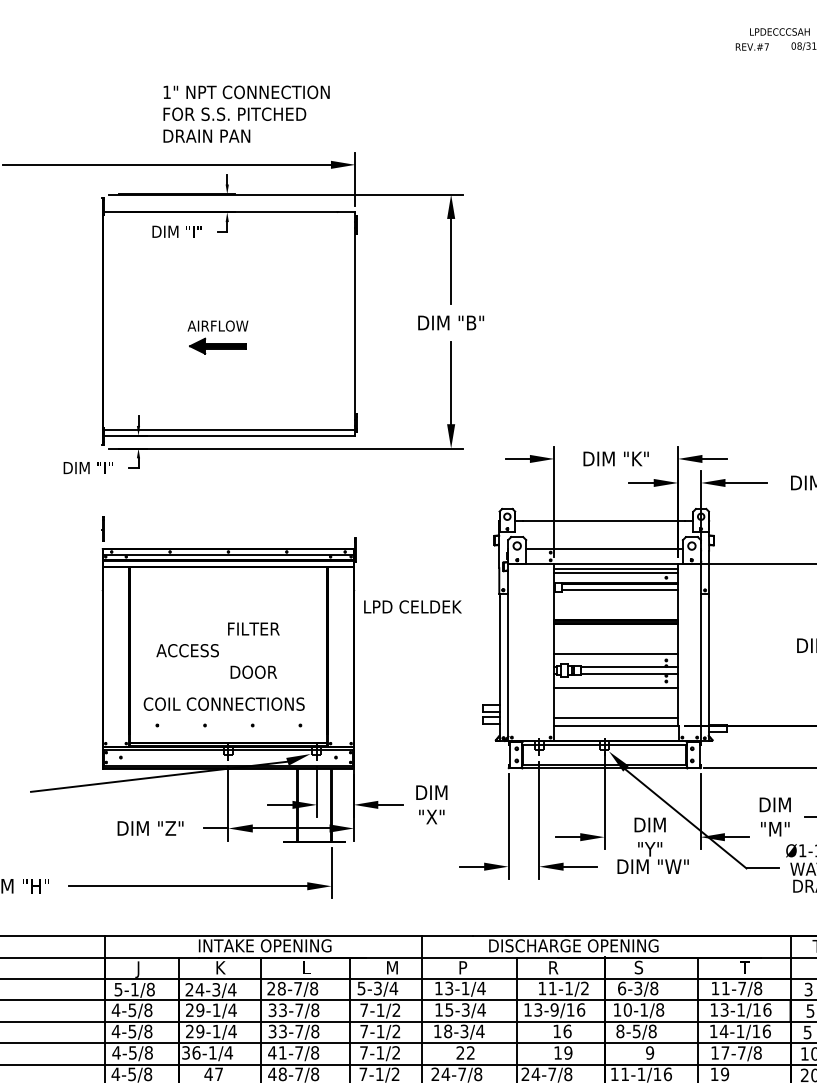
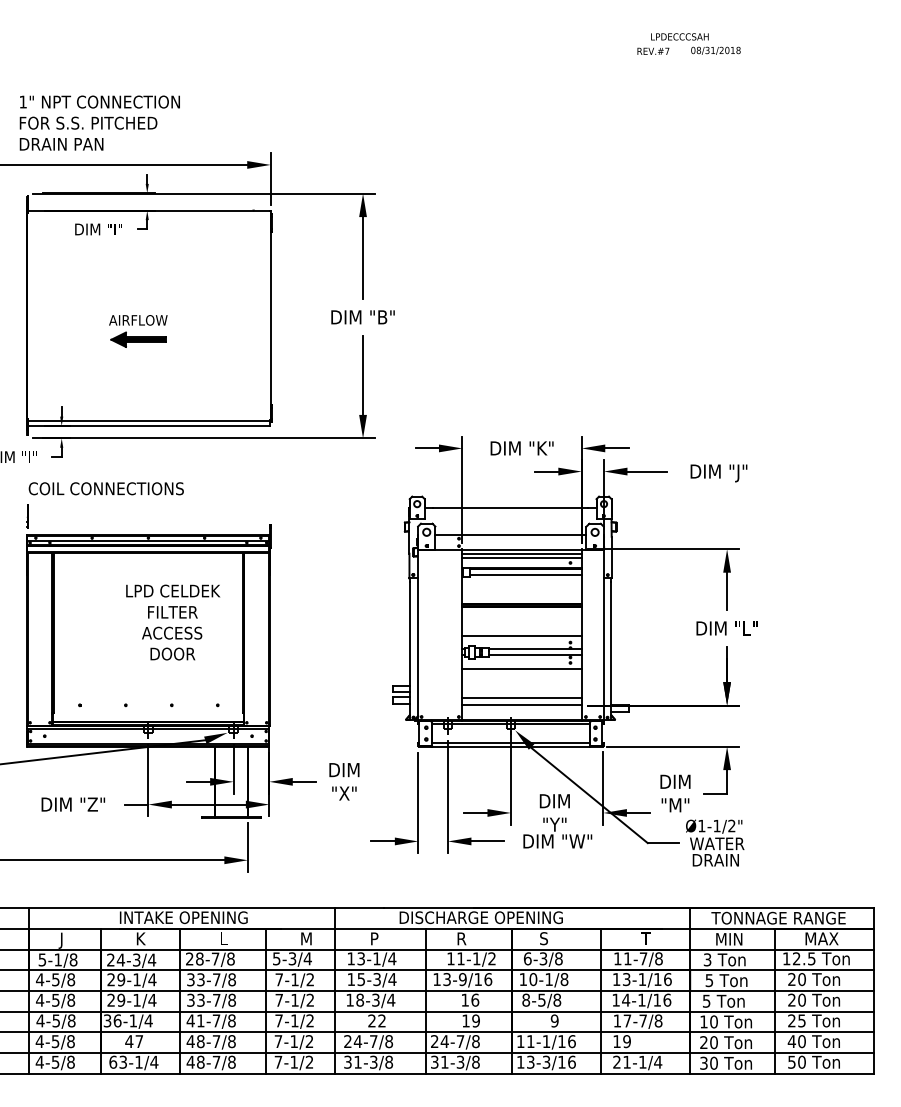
text: (246, 113) -> (99, 122), moved
text: (413, 606) -> (173, 590), moved
text: (188, 649) -> (172, 632), moved
text: (223, 703) -> (105, 488), moved

